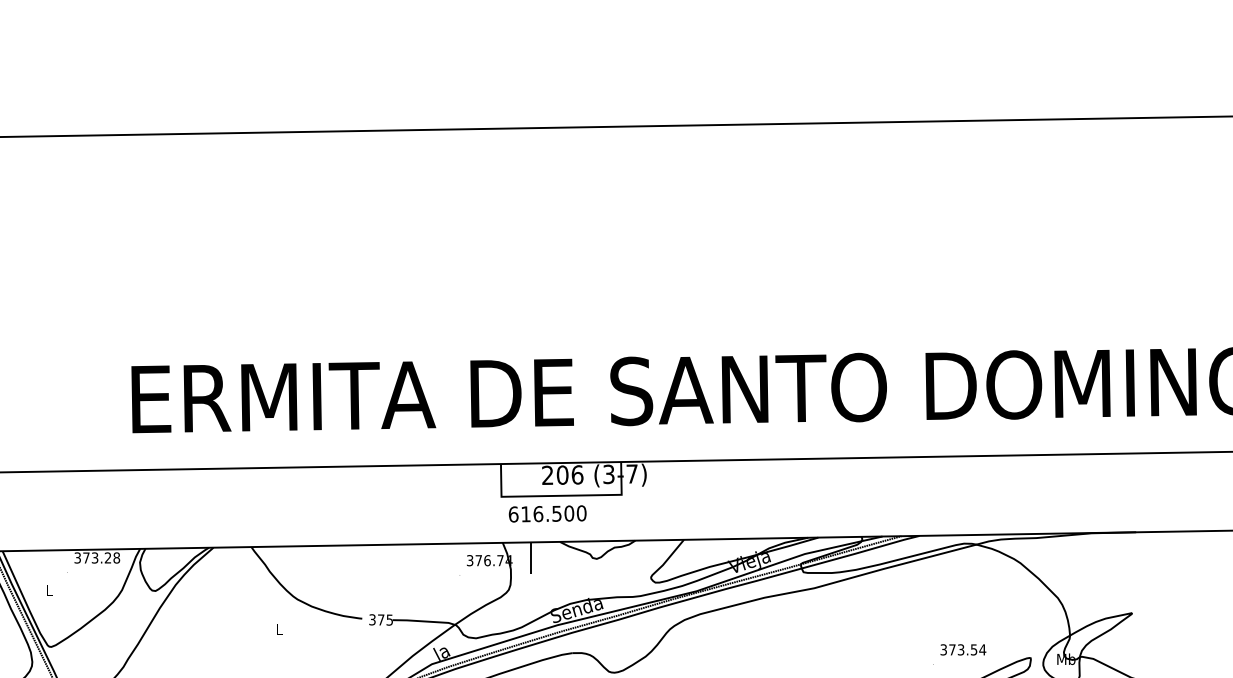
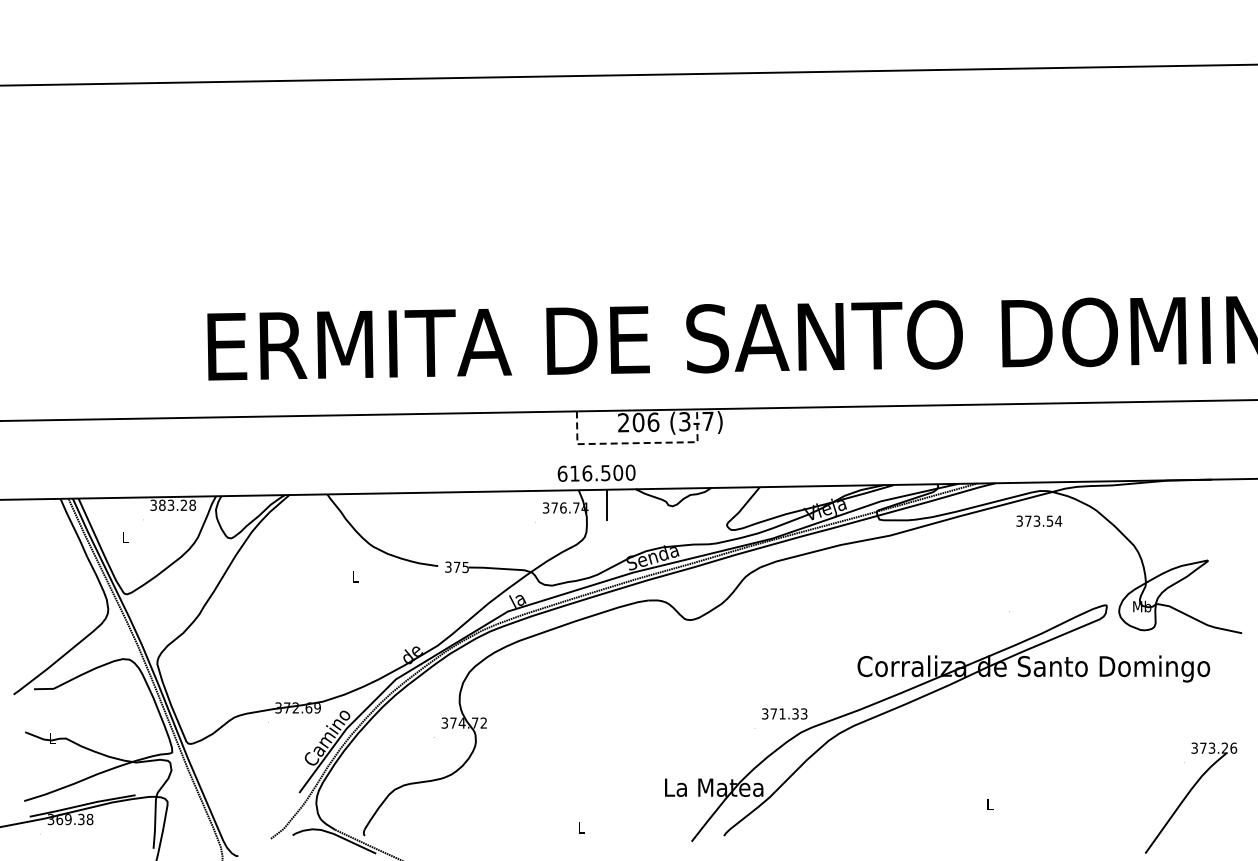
line: (562, 496) -> (638, 443), solid -> dashed
text: (547, 513) -> (596, 472), moved
text: (86, 557) -> (162, 504), 373.28 -> 383.28
text: (963, 649) -> (1039, 520), moved

